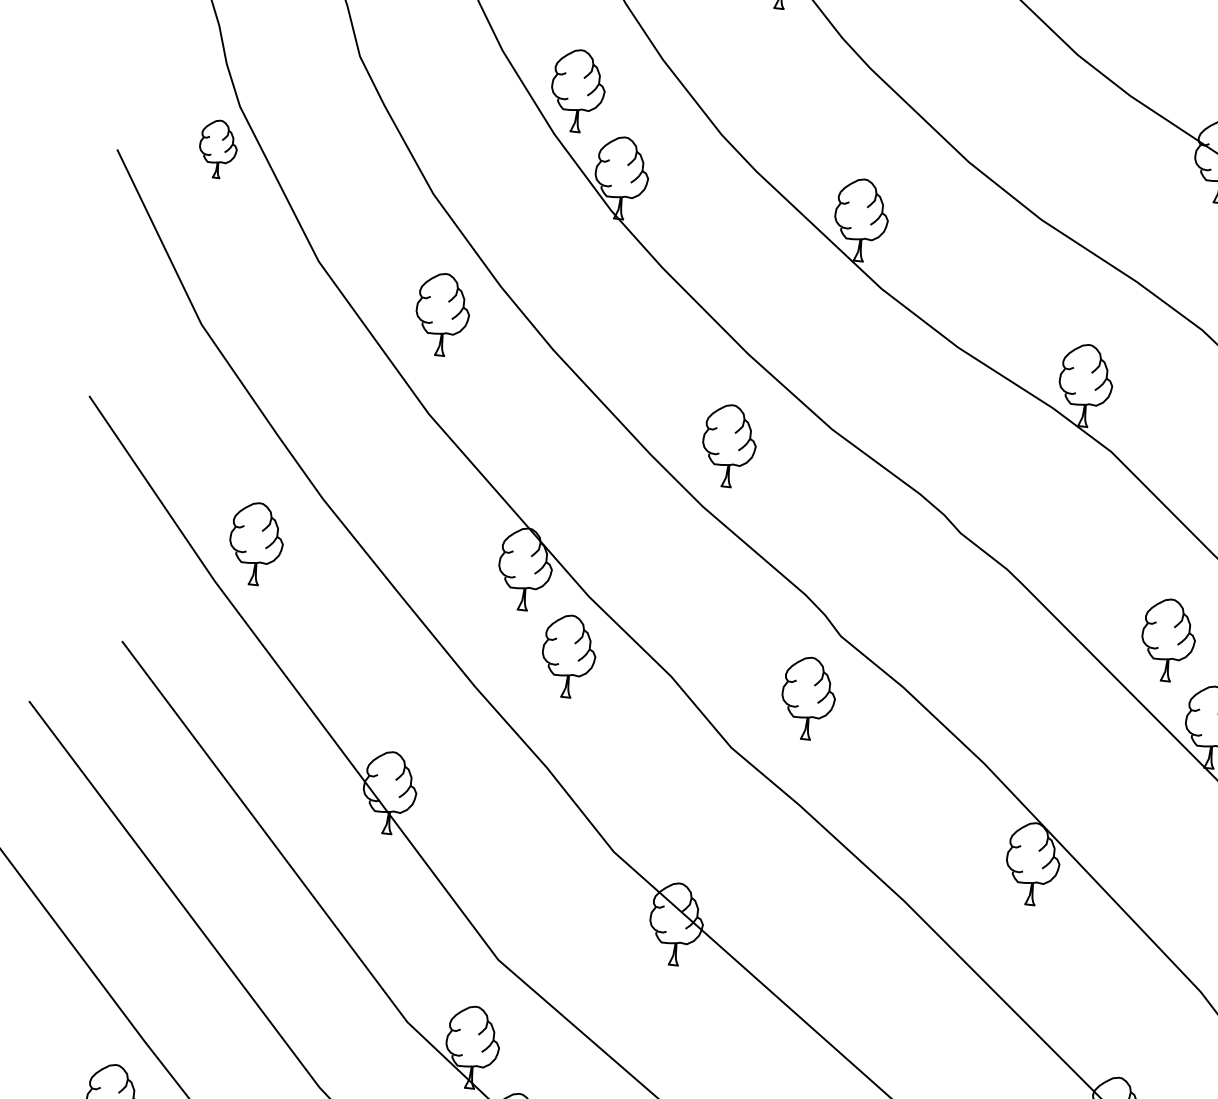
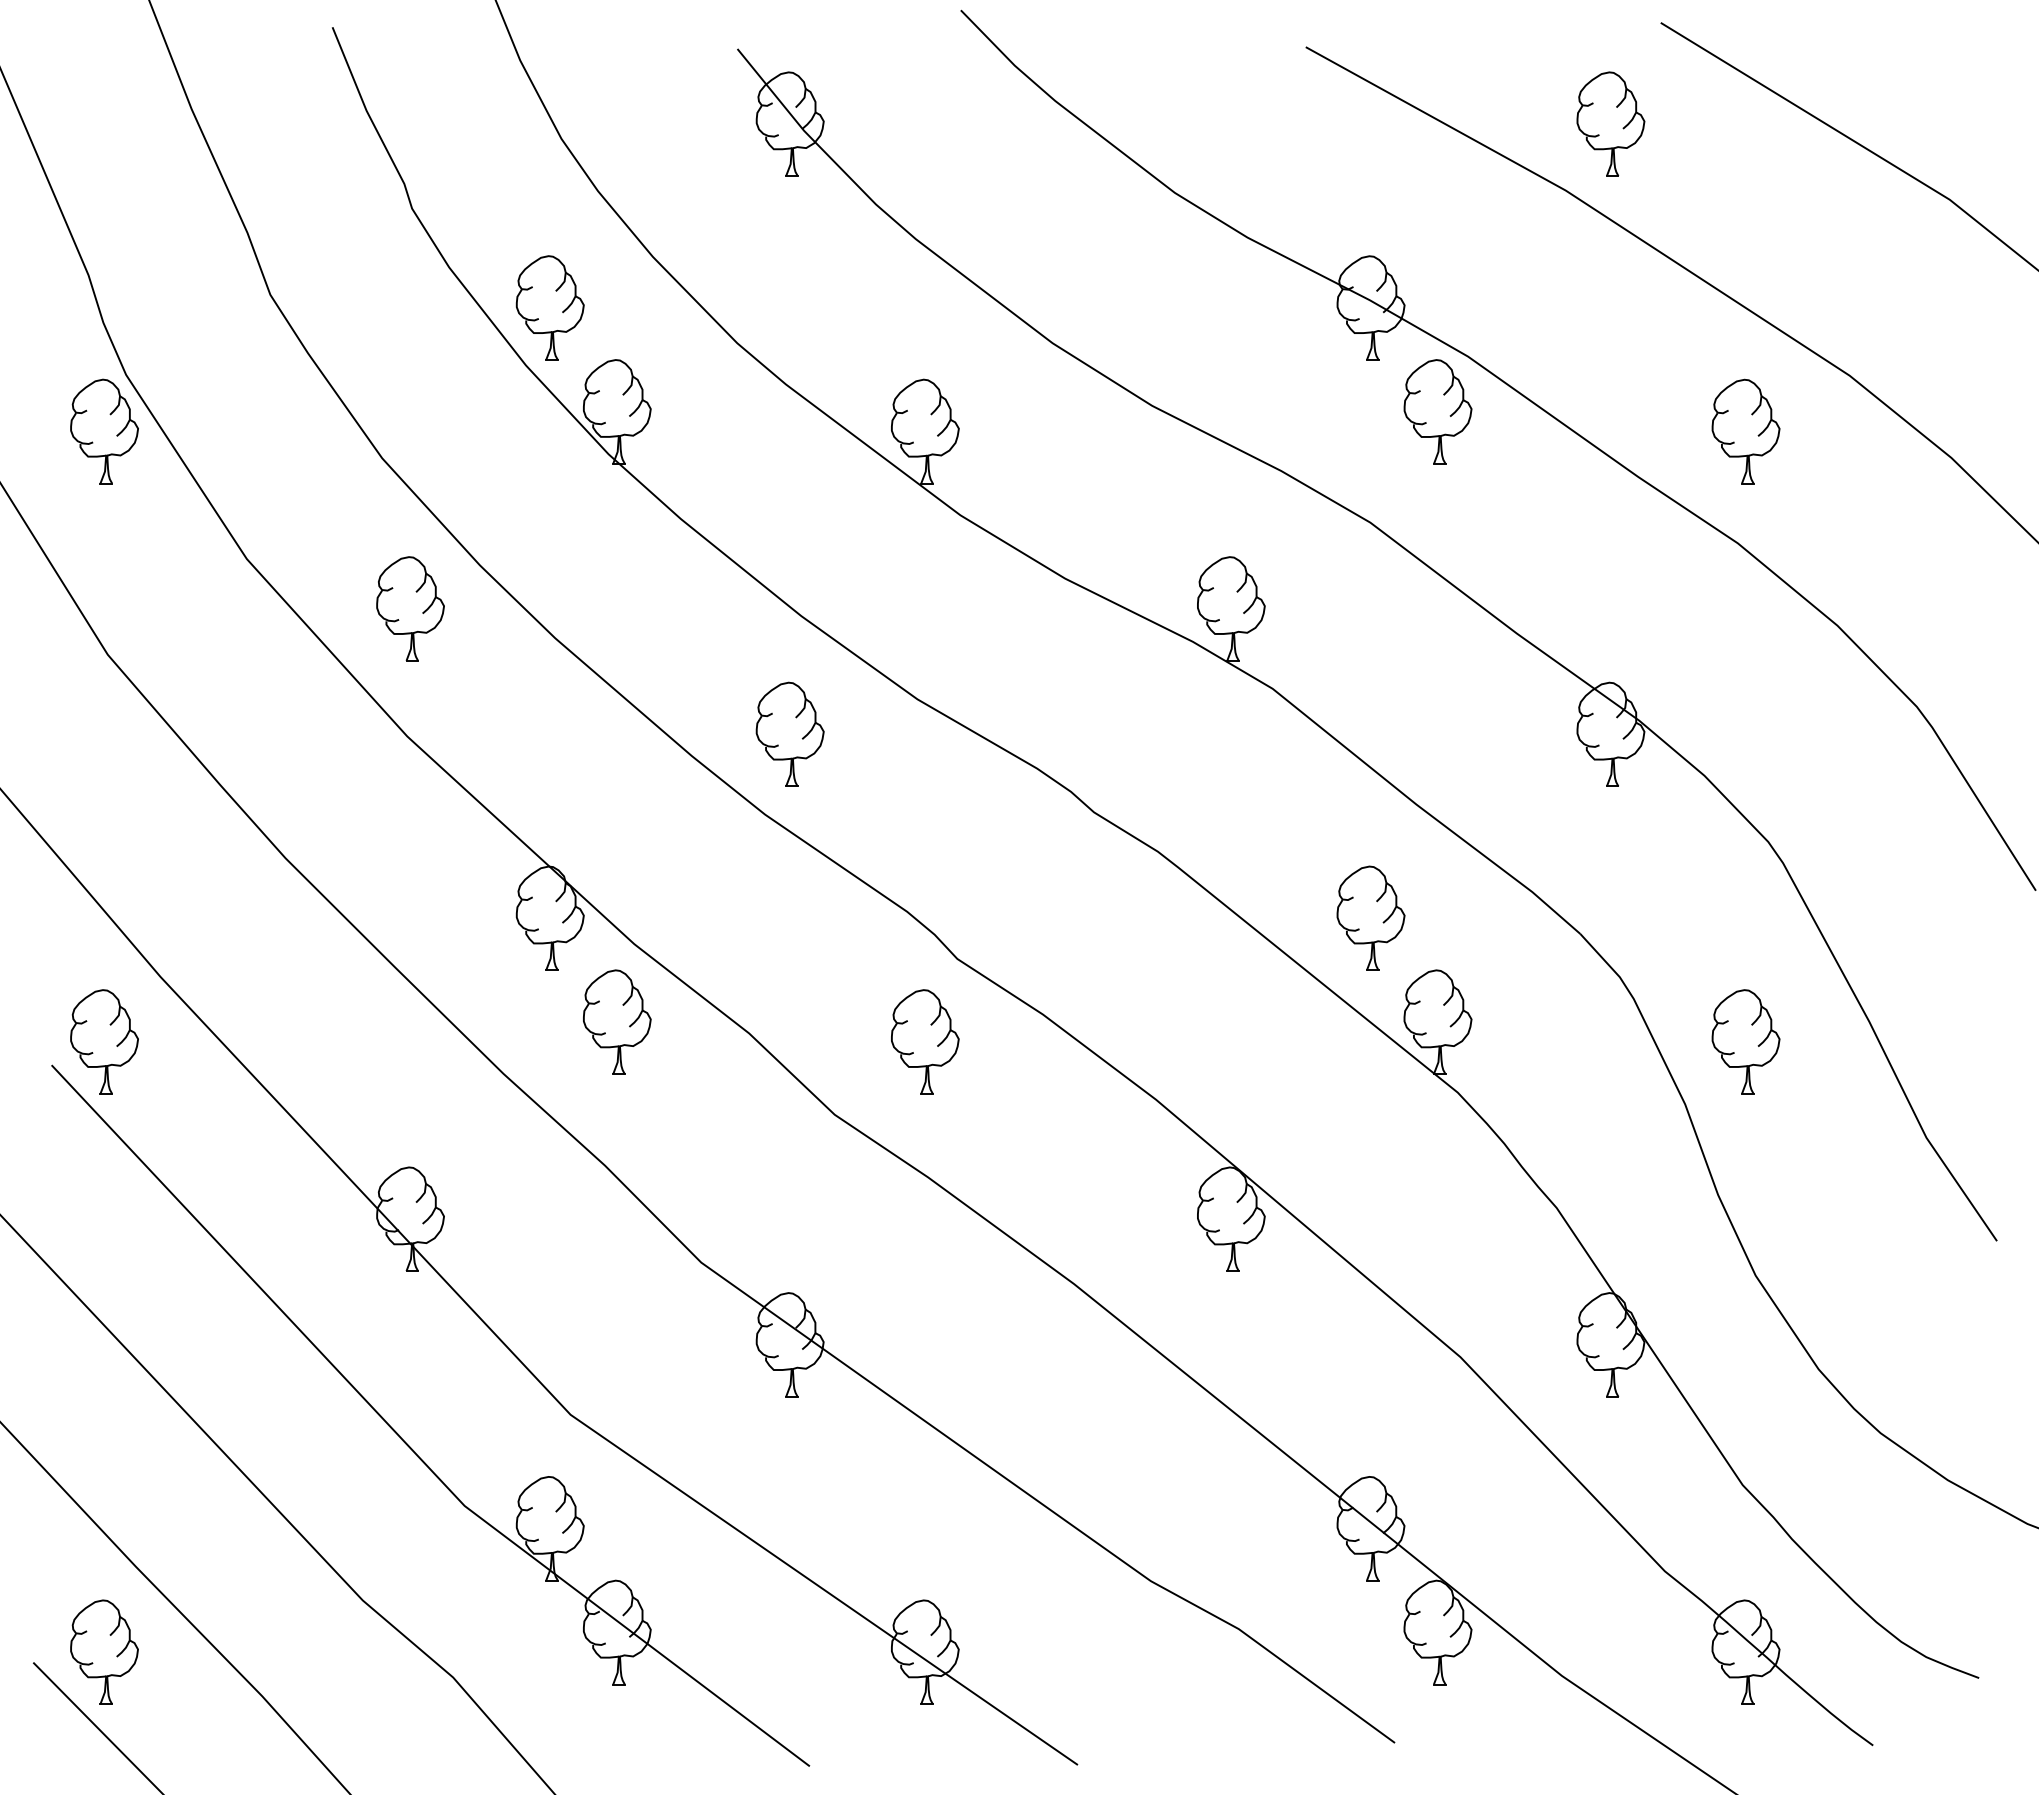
part: (218, 149) -> (104, 431), size x1.43
part: (256, 543) -> (104, 1041), moved

